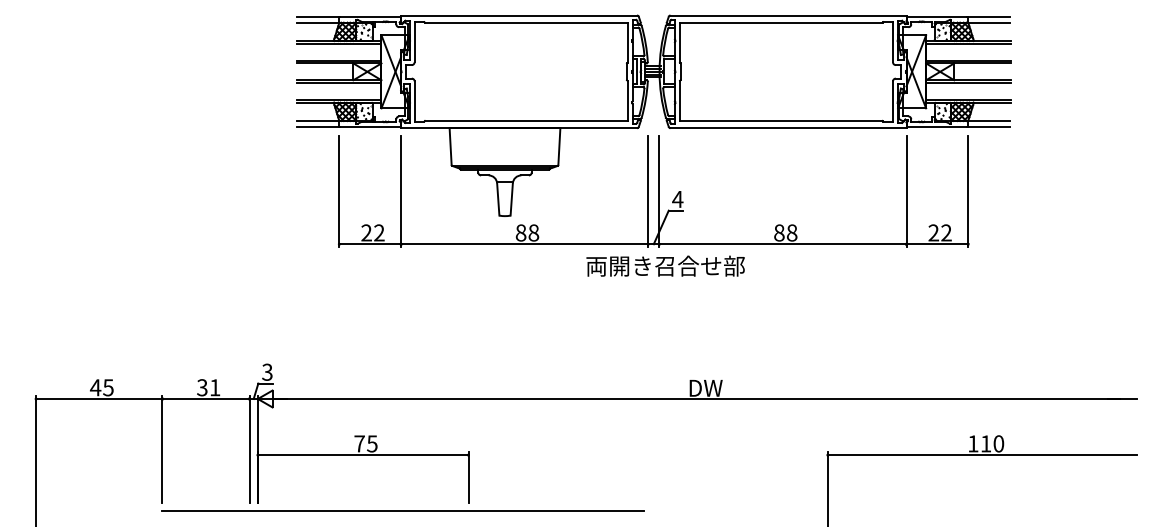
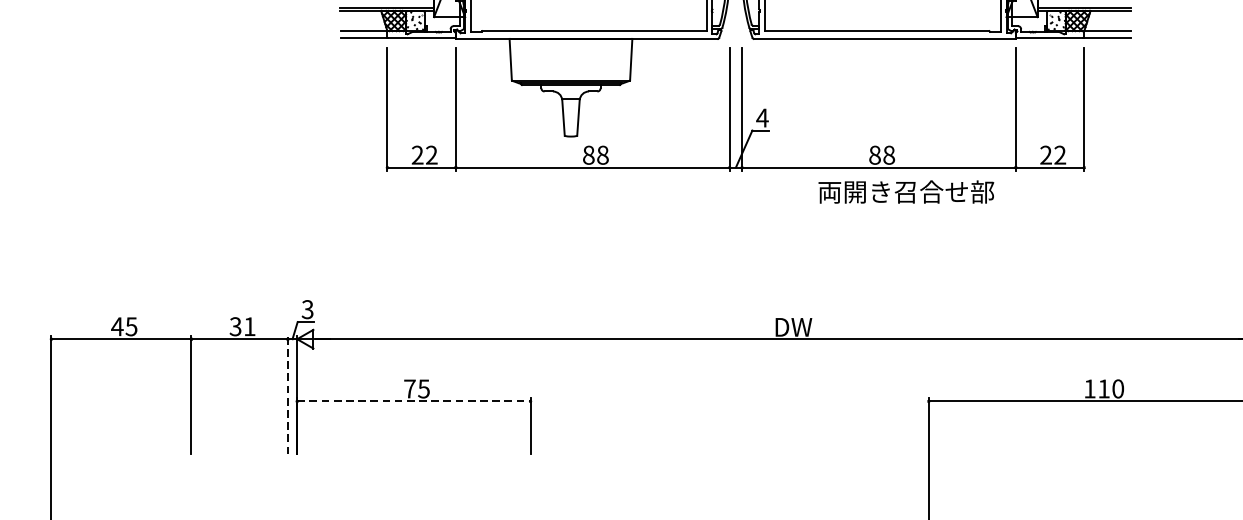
text: (665, 265) -> (906, 191), moved
line: (249, 449) -> (287, 395), solid -> dashed
line: (363, 455) -> (414, 401), solid -> dashed
line: (402, 511) -> (457, 463), removed

